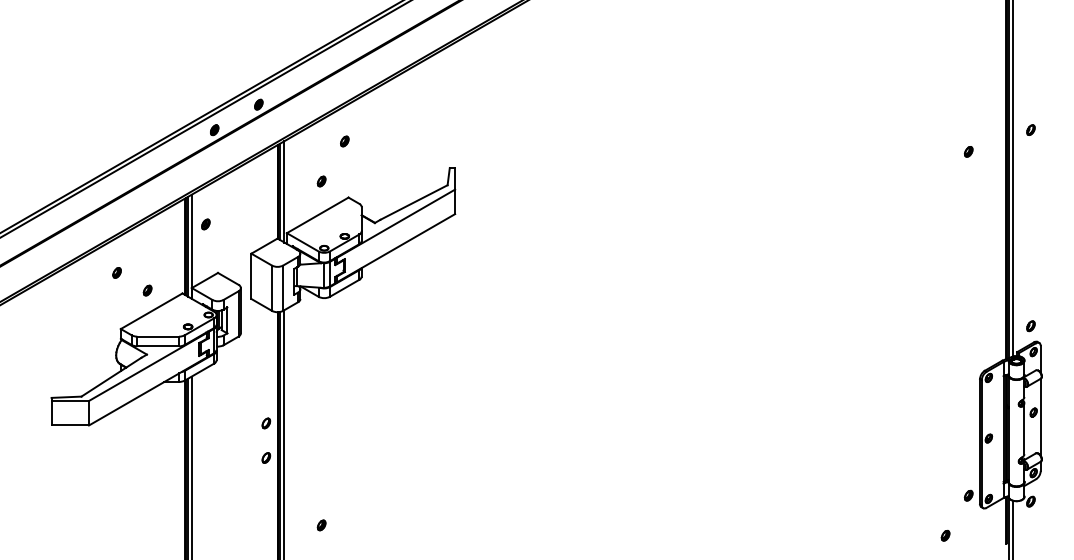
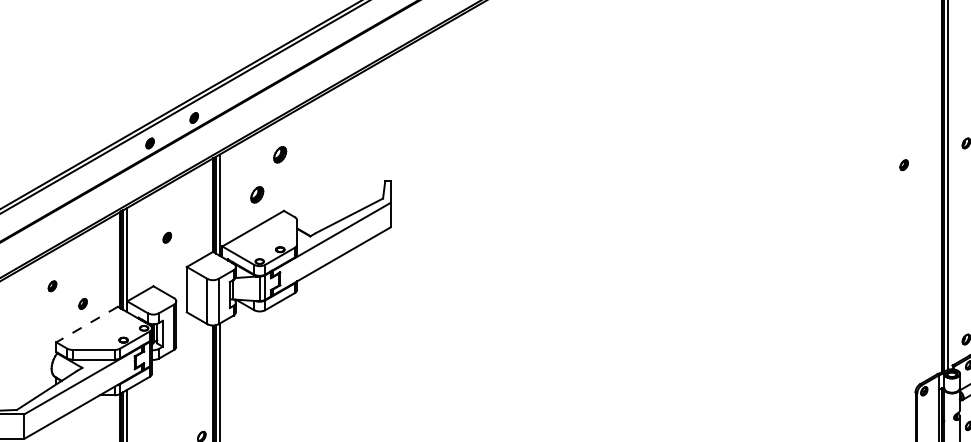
part: (344, 141) -> (279, 154), size x1.6
part: (321, 181) -> (256, 194), size x1.6
part: (205, 224) -> (166, 237), moved
line: (151, 311) -> (86, 324), solid -> dashed

